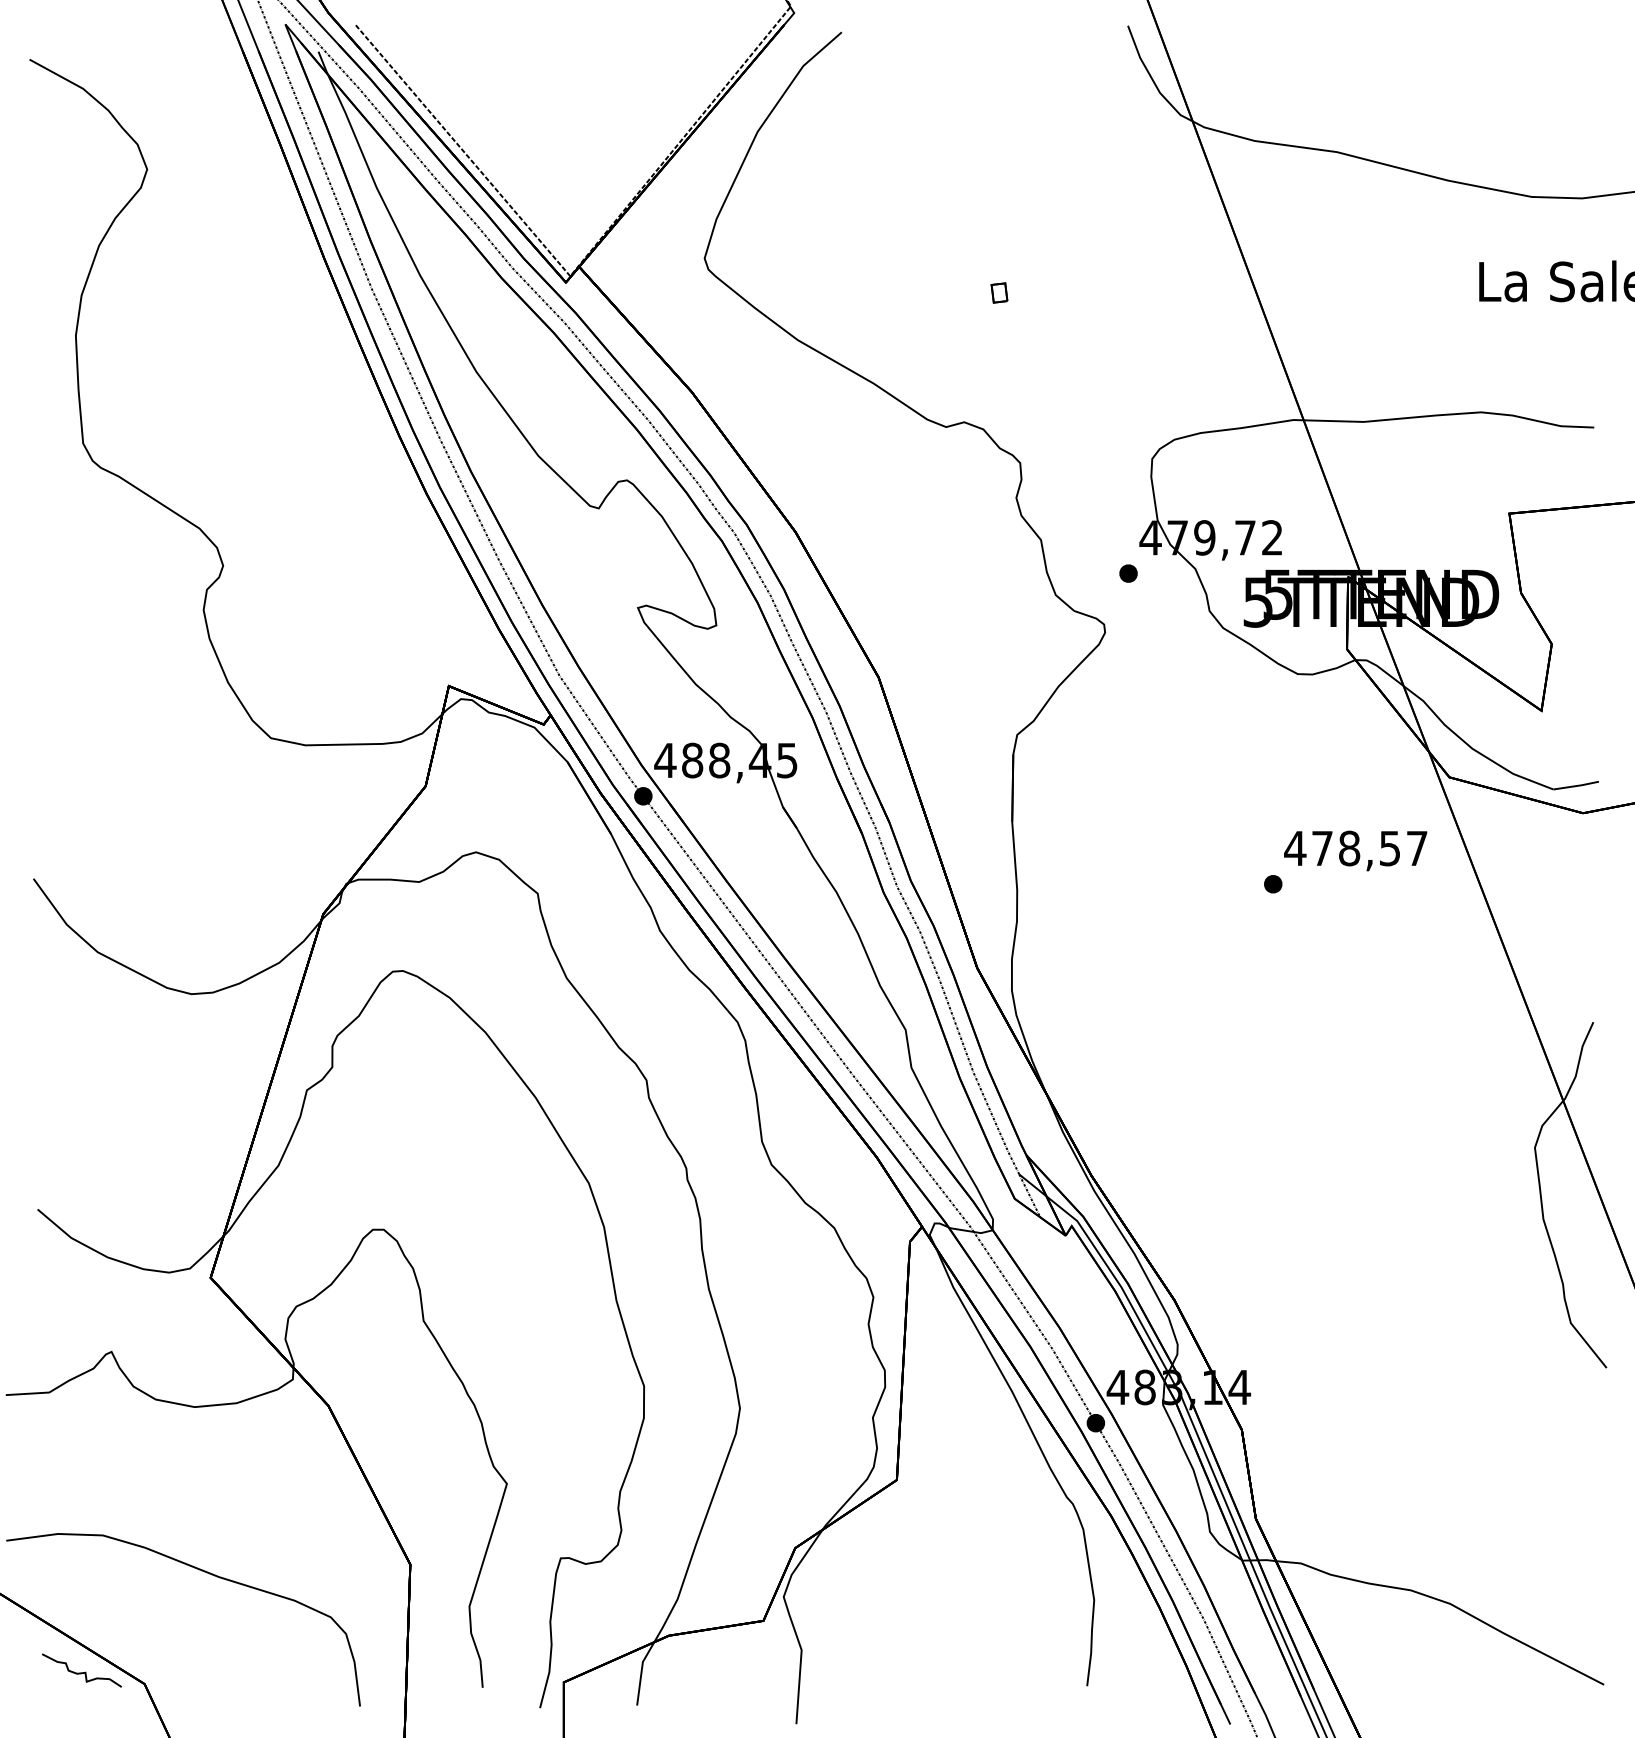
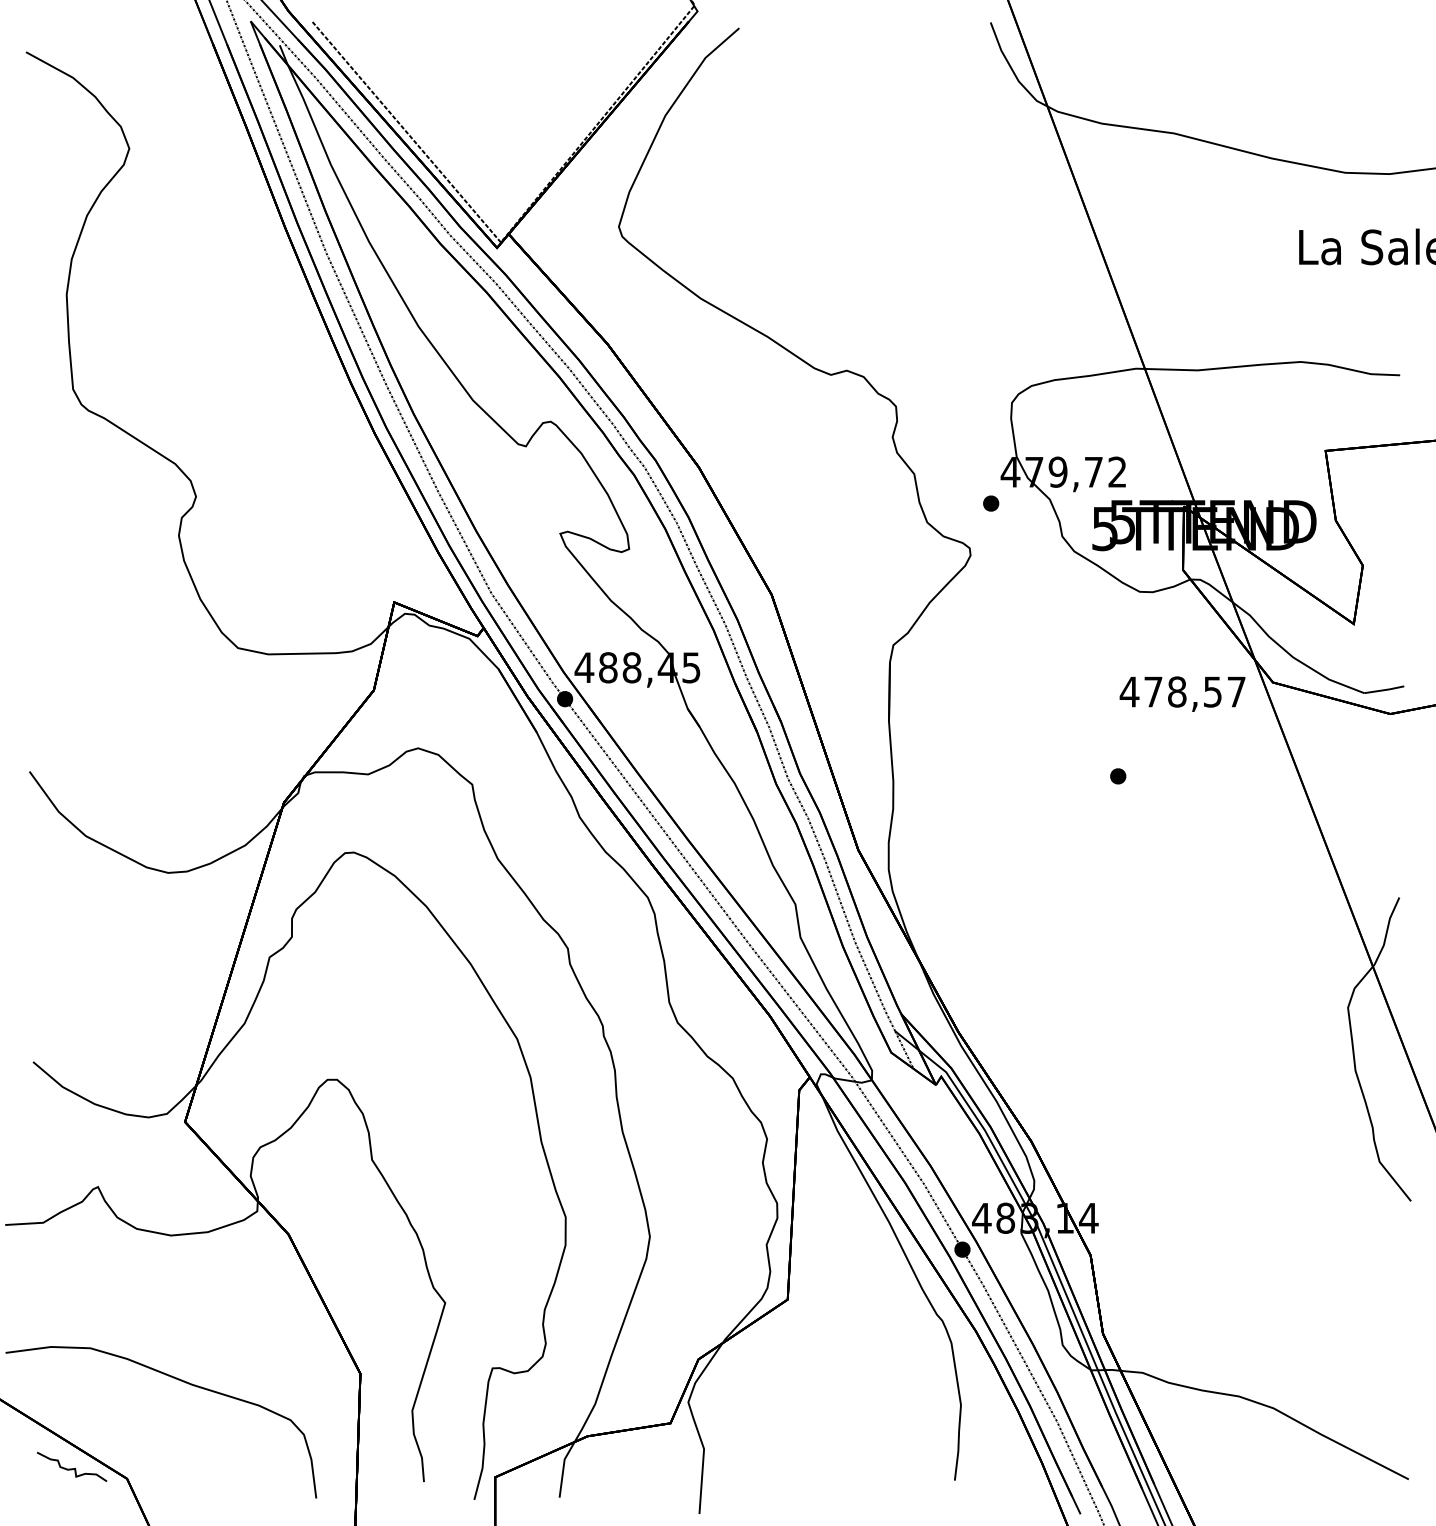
part: (999, 292) -> (877, 256), removed
text: (1355, 850) -> (1182, 693), moved

